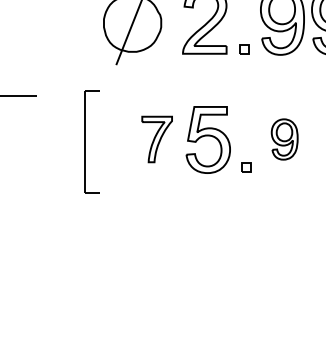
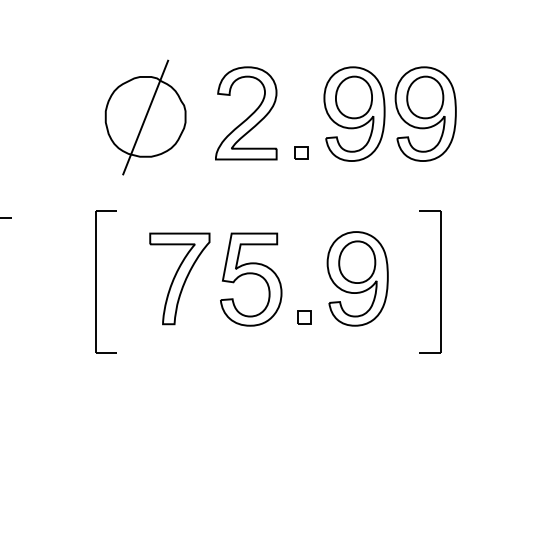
part: (156, 139) -> (179, 278), size x1.43
part: (284, 139) -> (357, 278), size x1.67
part: (85, 141) -> (96, 281), moved

